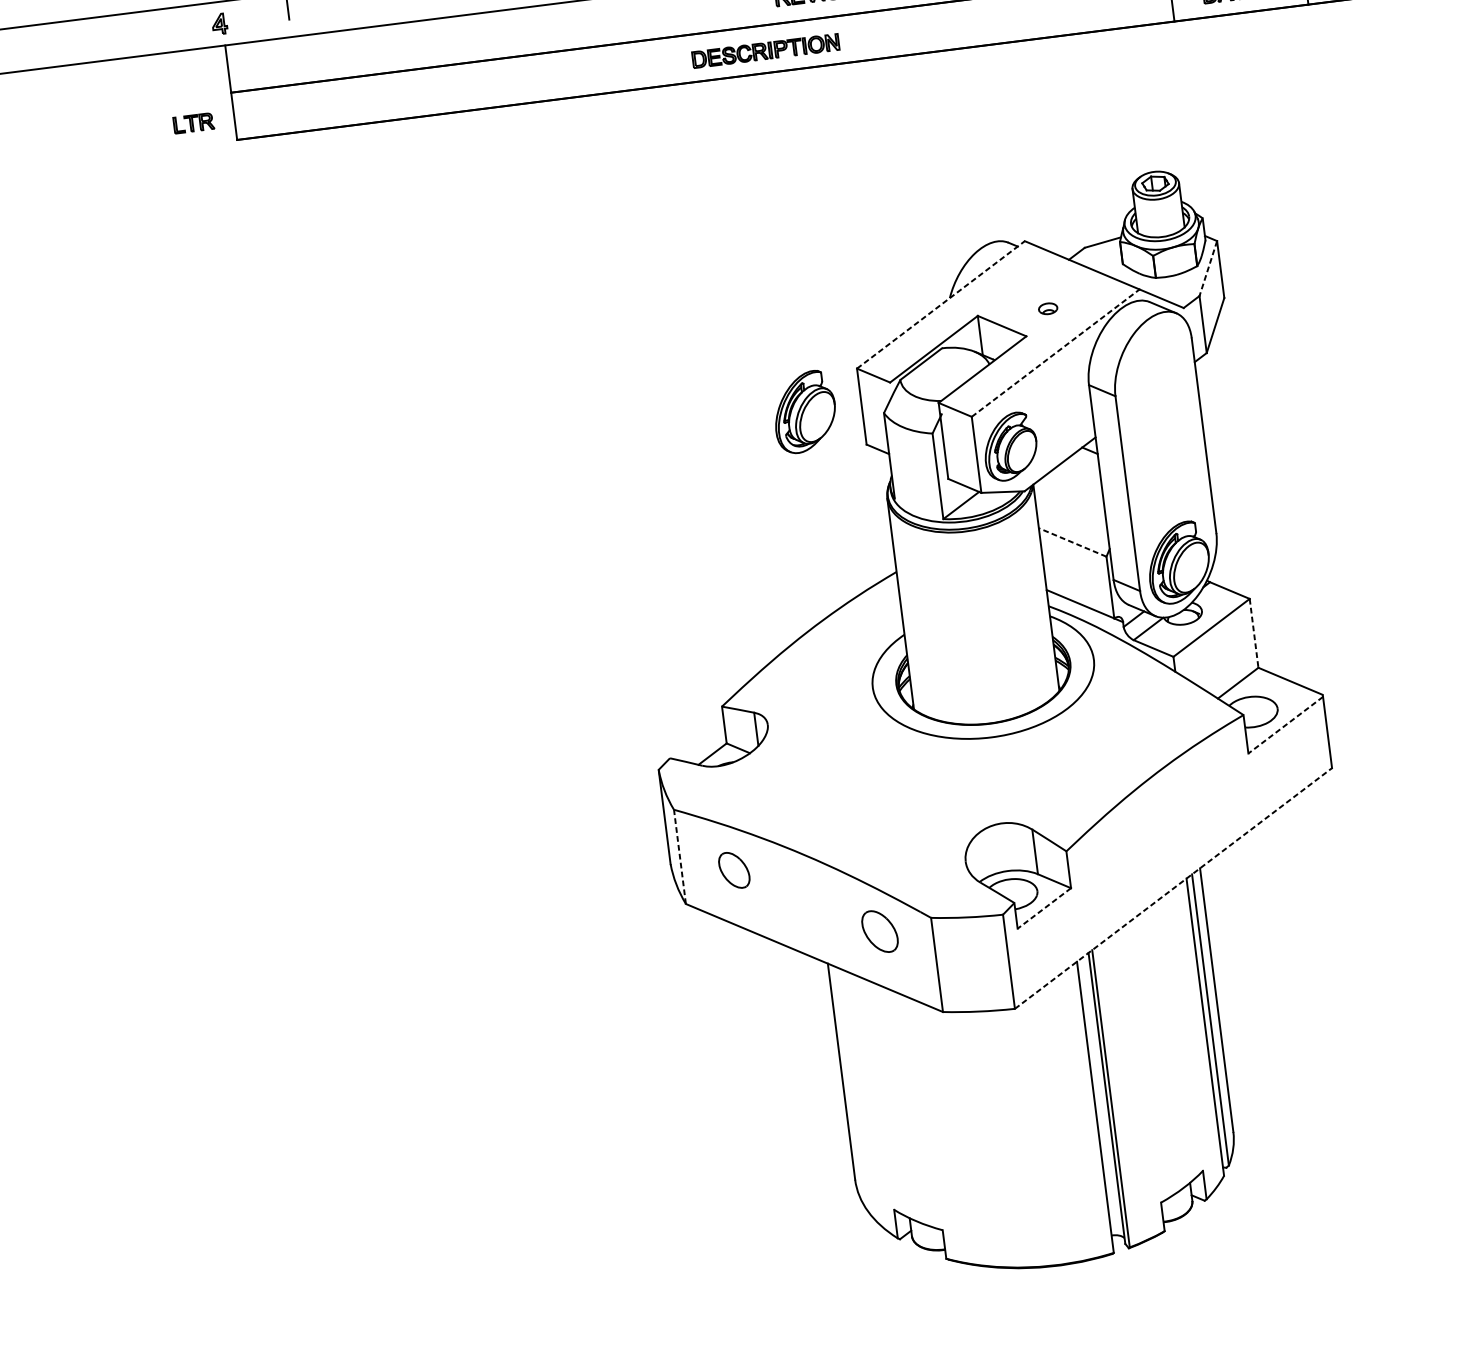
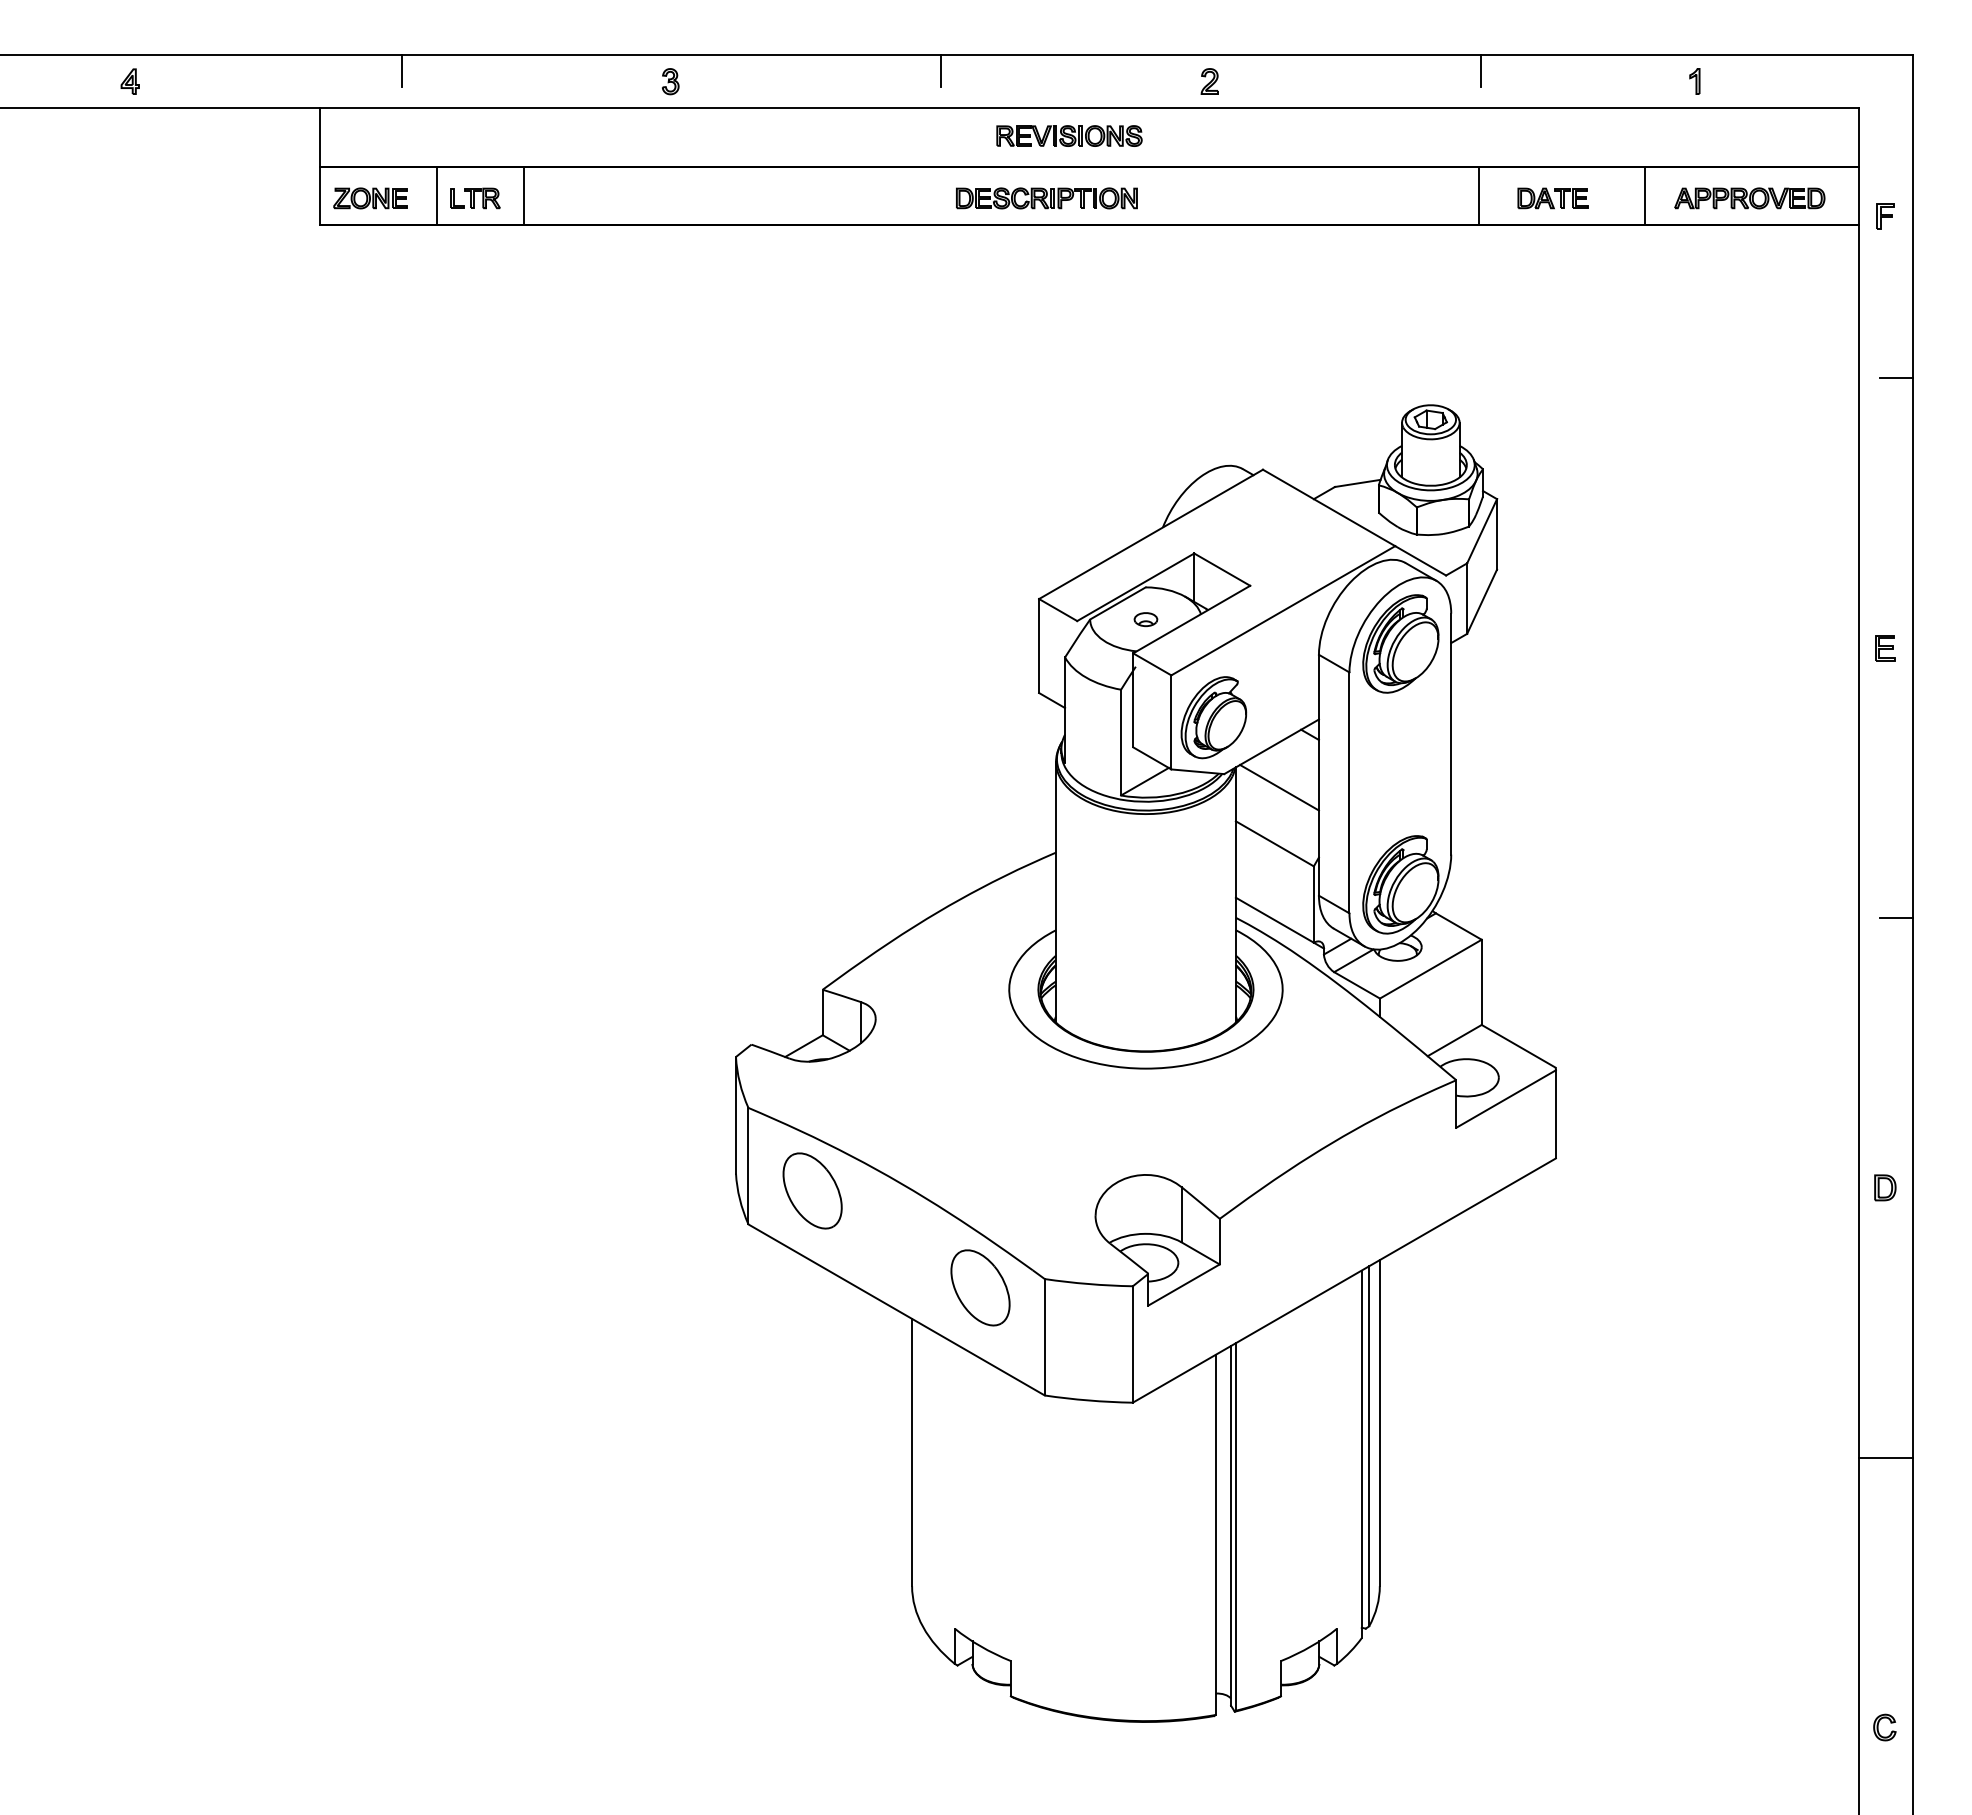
part: (219, 24) -> (129, 81), moved
part: (765, 51) -> (1046, 198), moved
line: (399, 94) -> (524, 195), added
line: (328, 103) -> (436, 195), added
part: (275, 113) -> (370, 198), added
part: (193, 123) -> (475, 198), moved
line: (1207, 268) -> (1481, 531), dashed -> solid
line: (941, 304) -> (1151, 534), dashed -> solid
part: (1047, 308) -> (1145, 619), moved
line: (1055, 352) -> (1283, 610), dashed -> solid
part: (804, 411) -> (1400, 643), moved
line: (1070, 496) -> (1279, 787), added
line: (1072, 542) -> (1274, 843), dashed -> solid
line: (1253, 633) -> (1481, 982), dashed -> solid
line: (1285, 725) -> (1505, 1099), dashed -> solid
line: (679, 856) -> (748, 1165), dashed -> solid
part: (734, 870) -> (812, 1190), size x1.67
line: (1173, 888) -> (1344, 1280), dashed -> solid
line: (1043, 908) -> (1183, 1285), dashed -> solid
part: (879, 931) -> (980, 1287), size x1.43

